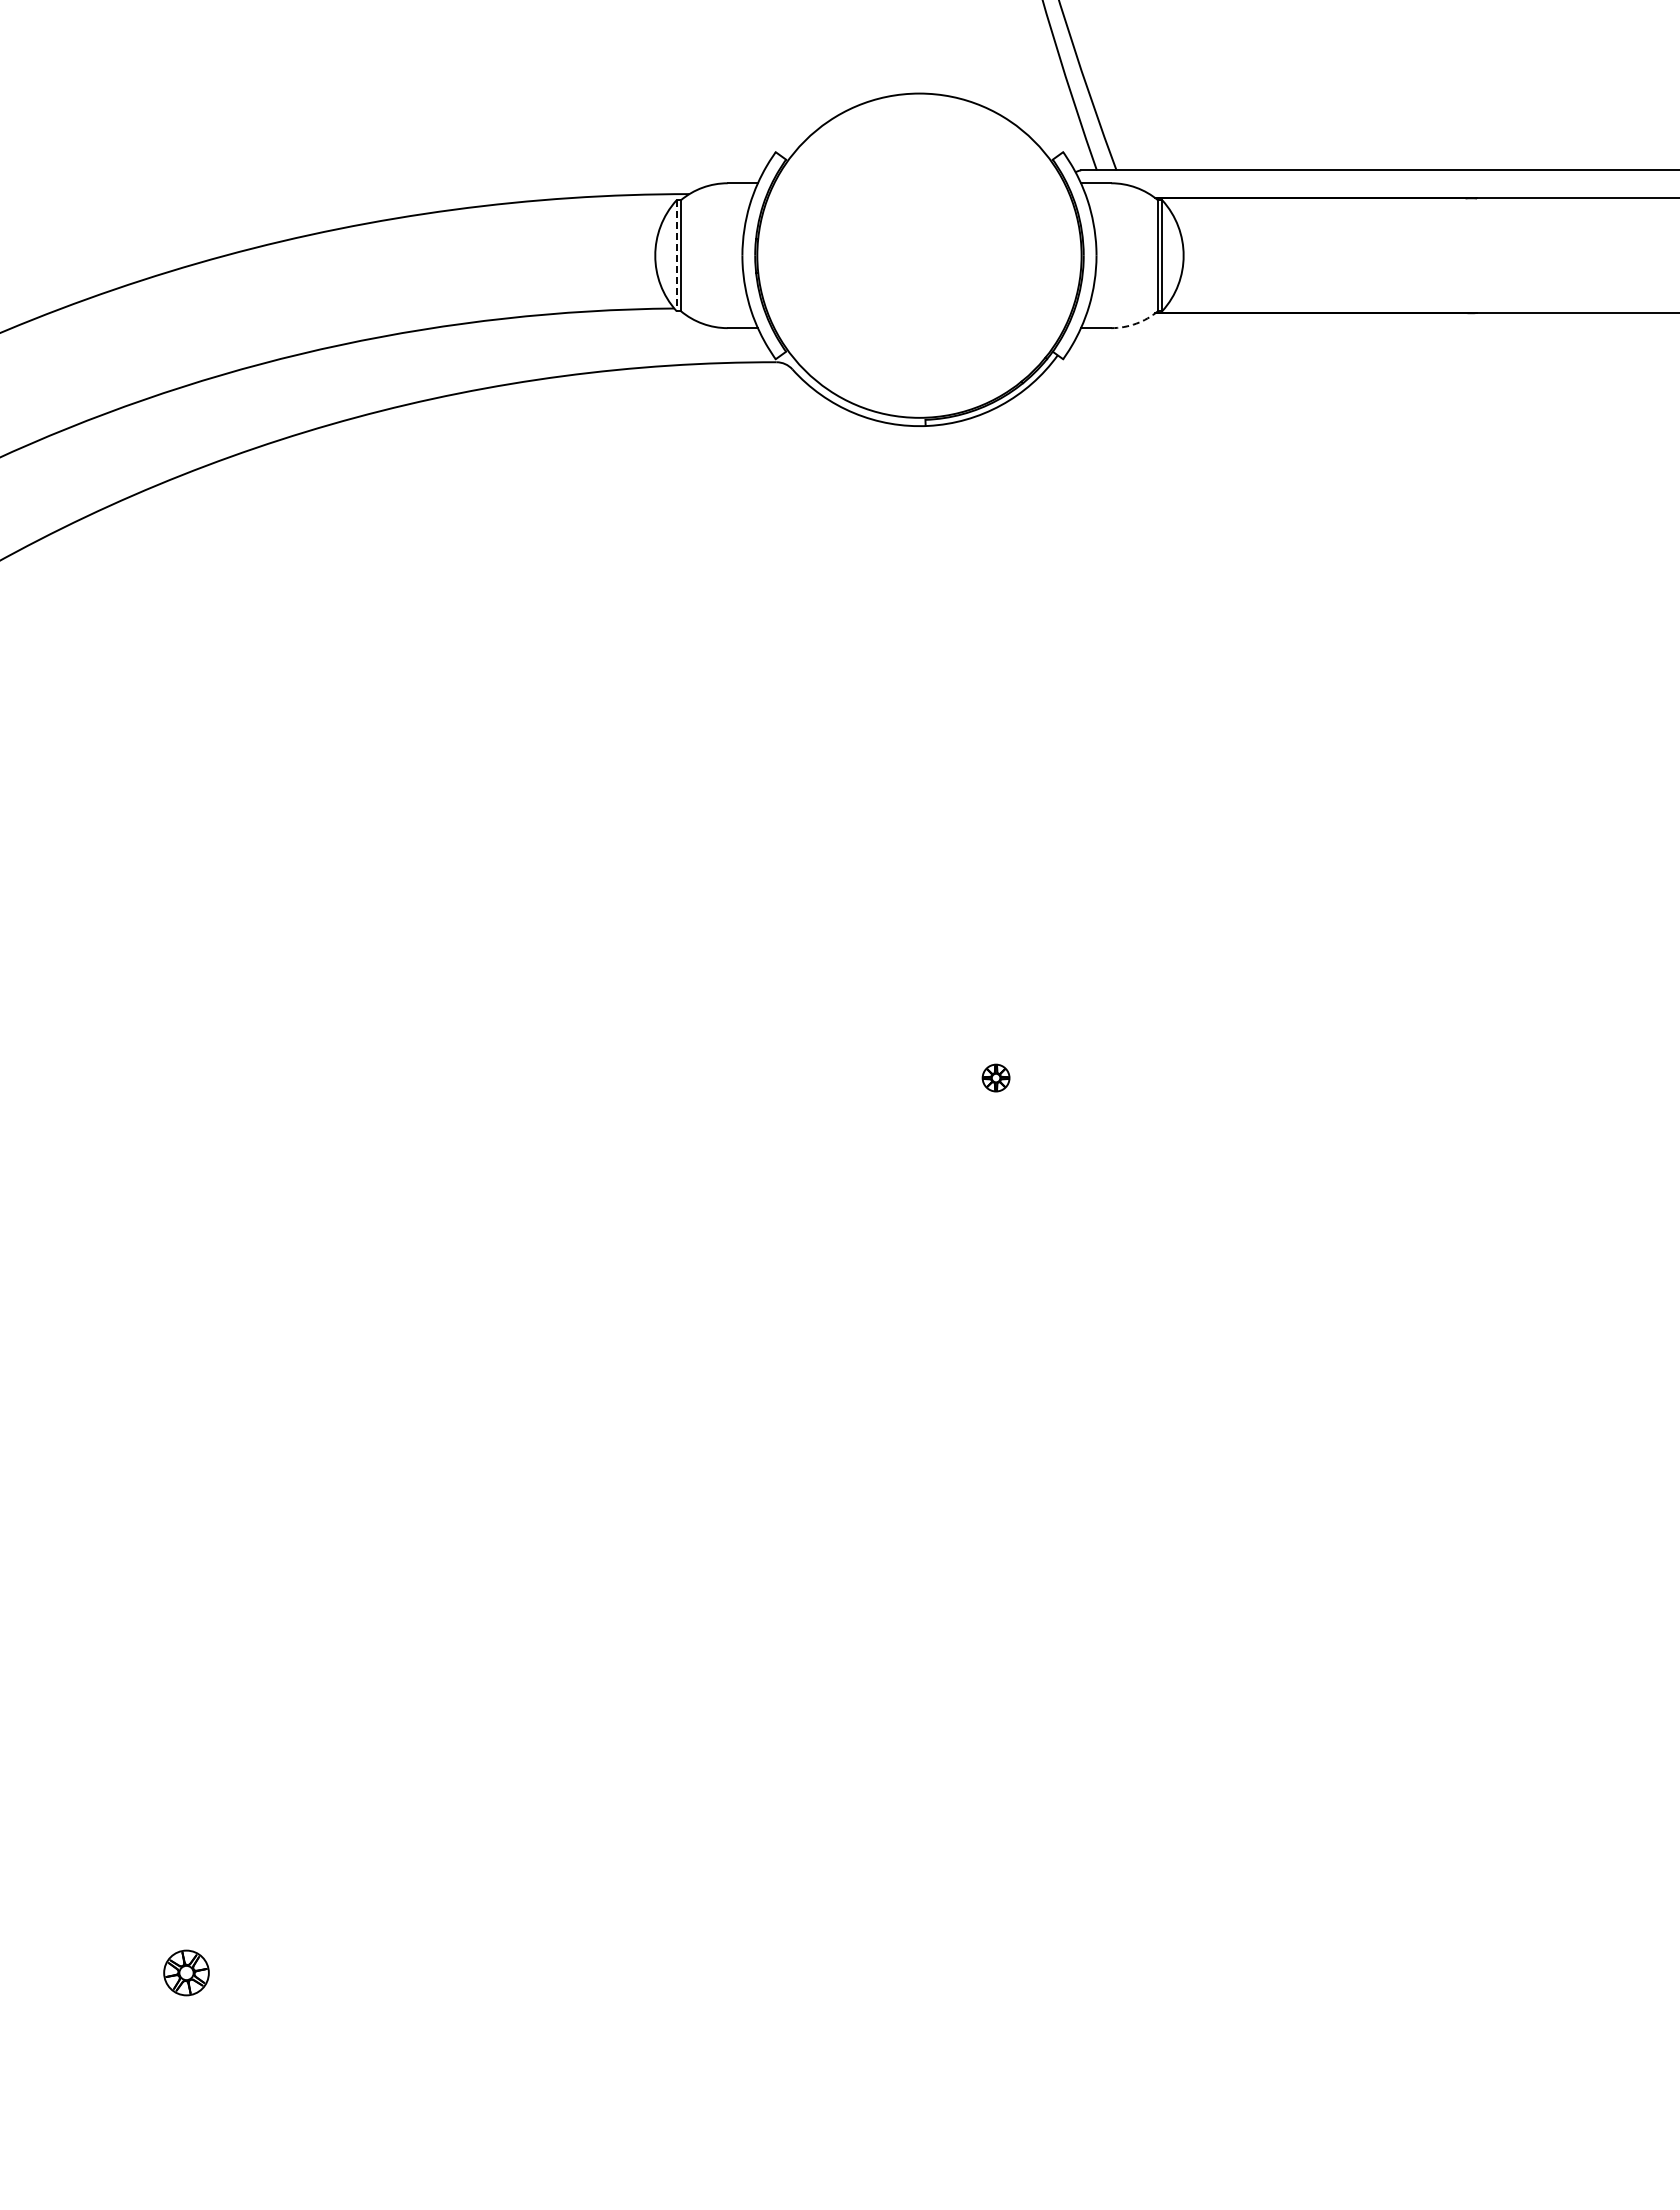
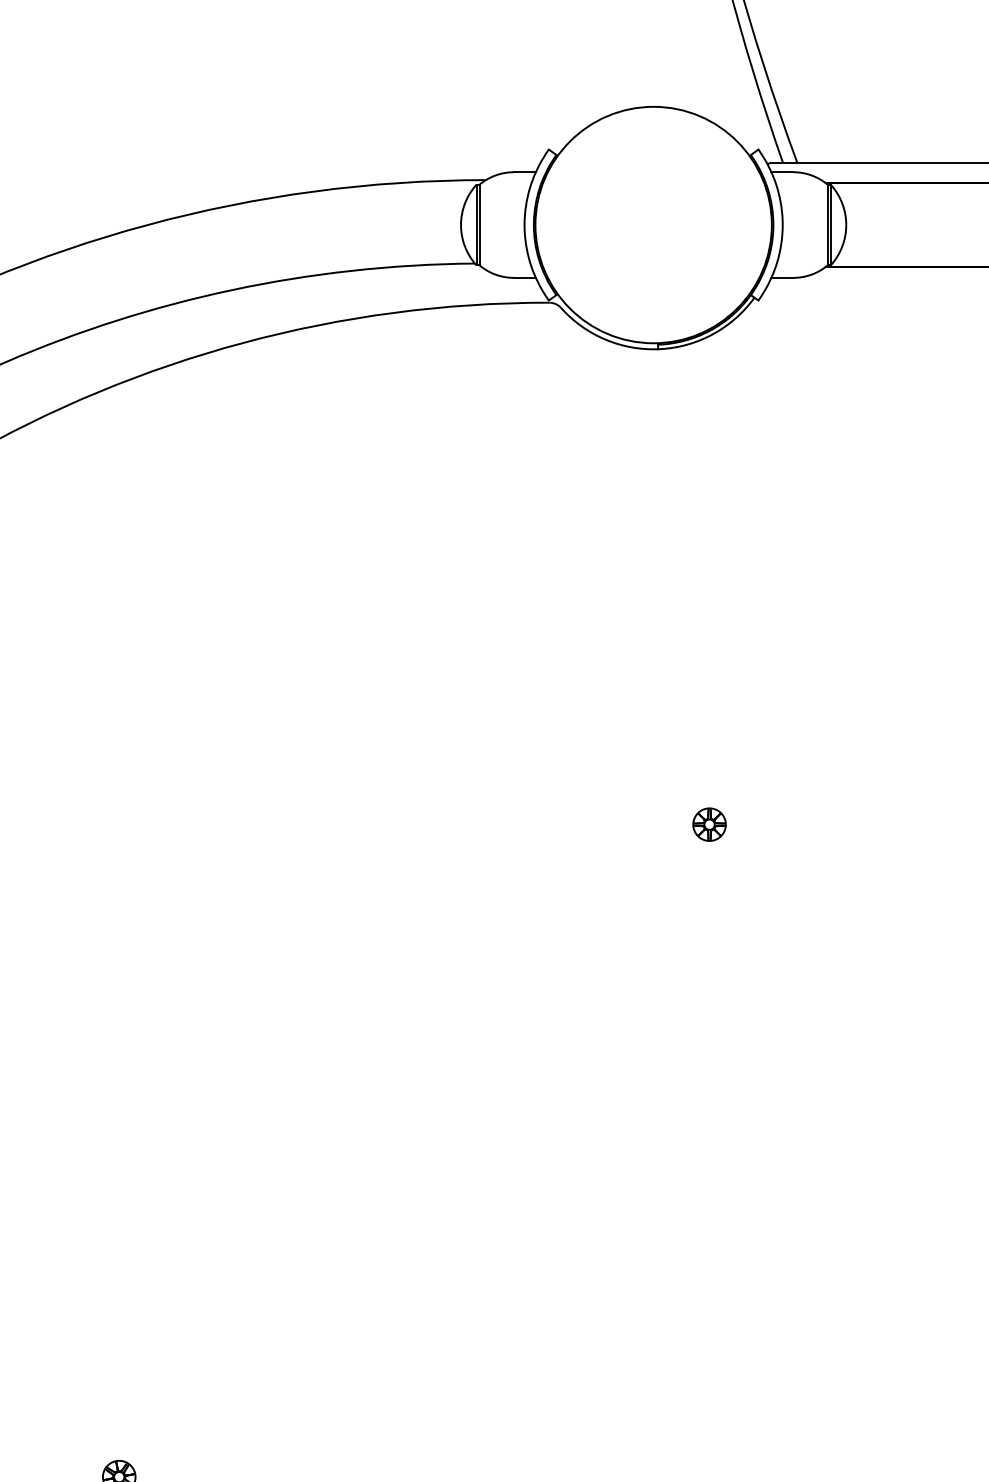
line: (676, 256) -> (476, 225), dashed -> solid
arc: (1136, 323) -> (811, 274), dashed -> solid
part: (995, 1077) -> (709, 824), size x1.67

